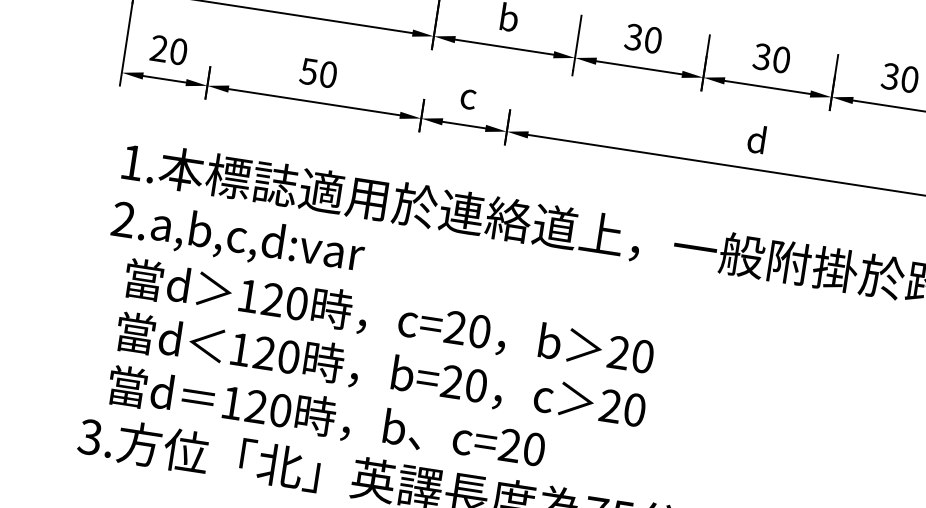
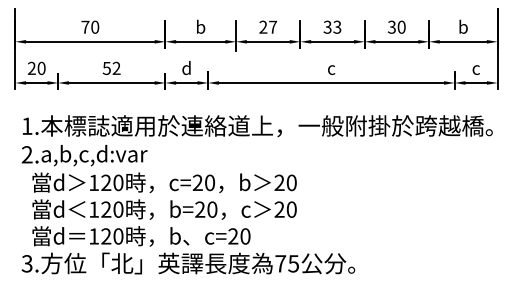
text: (644, 37) -> (268, 26), 30 -> 27
text: (782, 58) -> (337, 26), 30 -> 33
text: (328, 74) -> (116, 68), 50 -> 52
text: (468, 94) -> (186, 67), c -> d
text: (757, 140) -> (331, 68), d -> c

